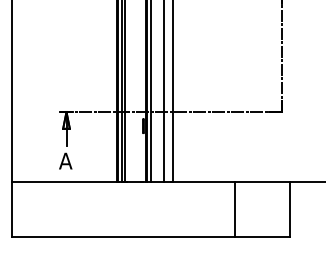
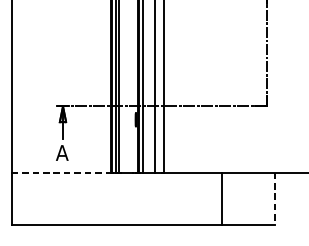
line: (65, 182) -> (62, 173), solid -> dashed
line: (290, 209) -> (275, 198), solid -> dashed

